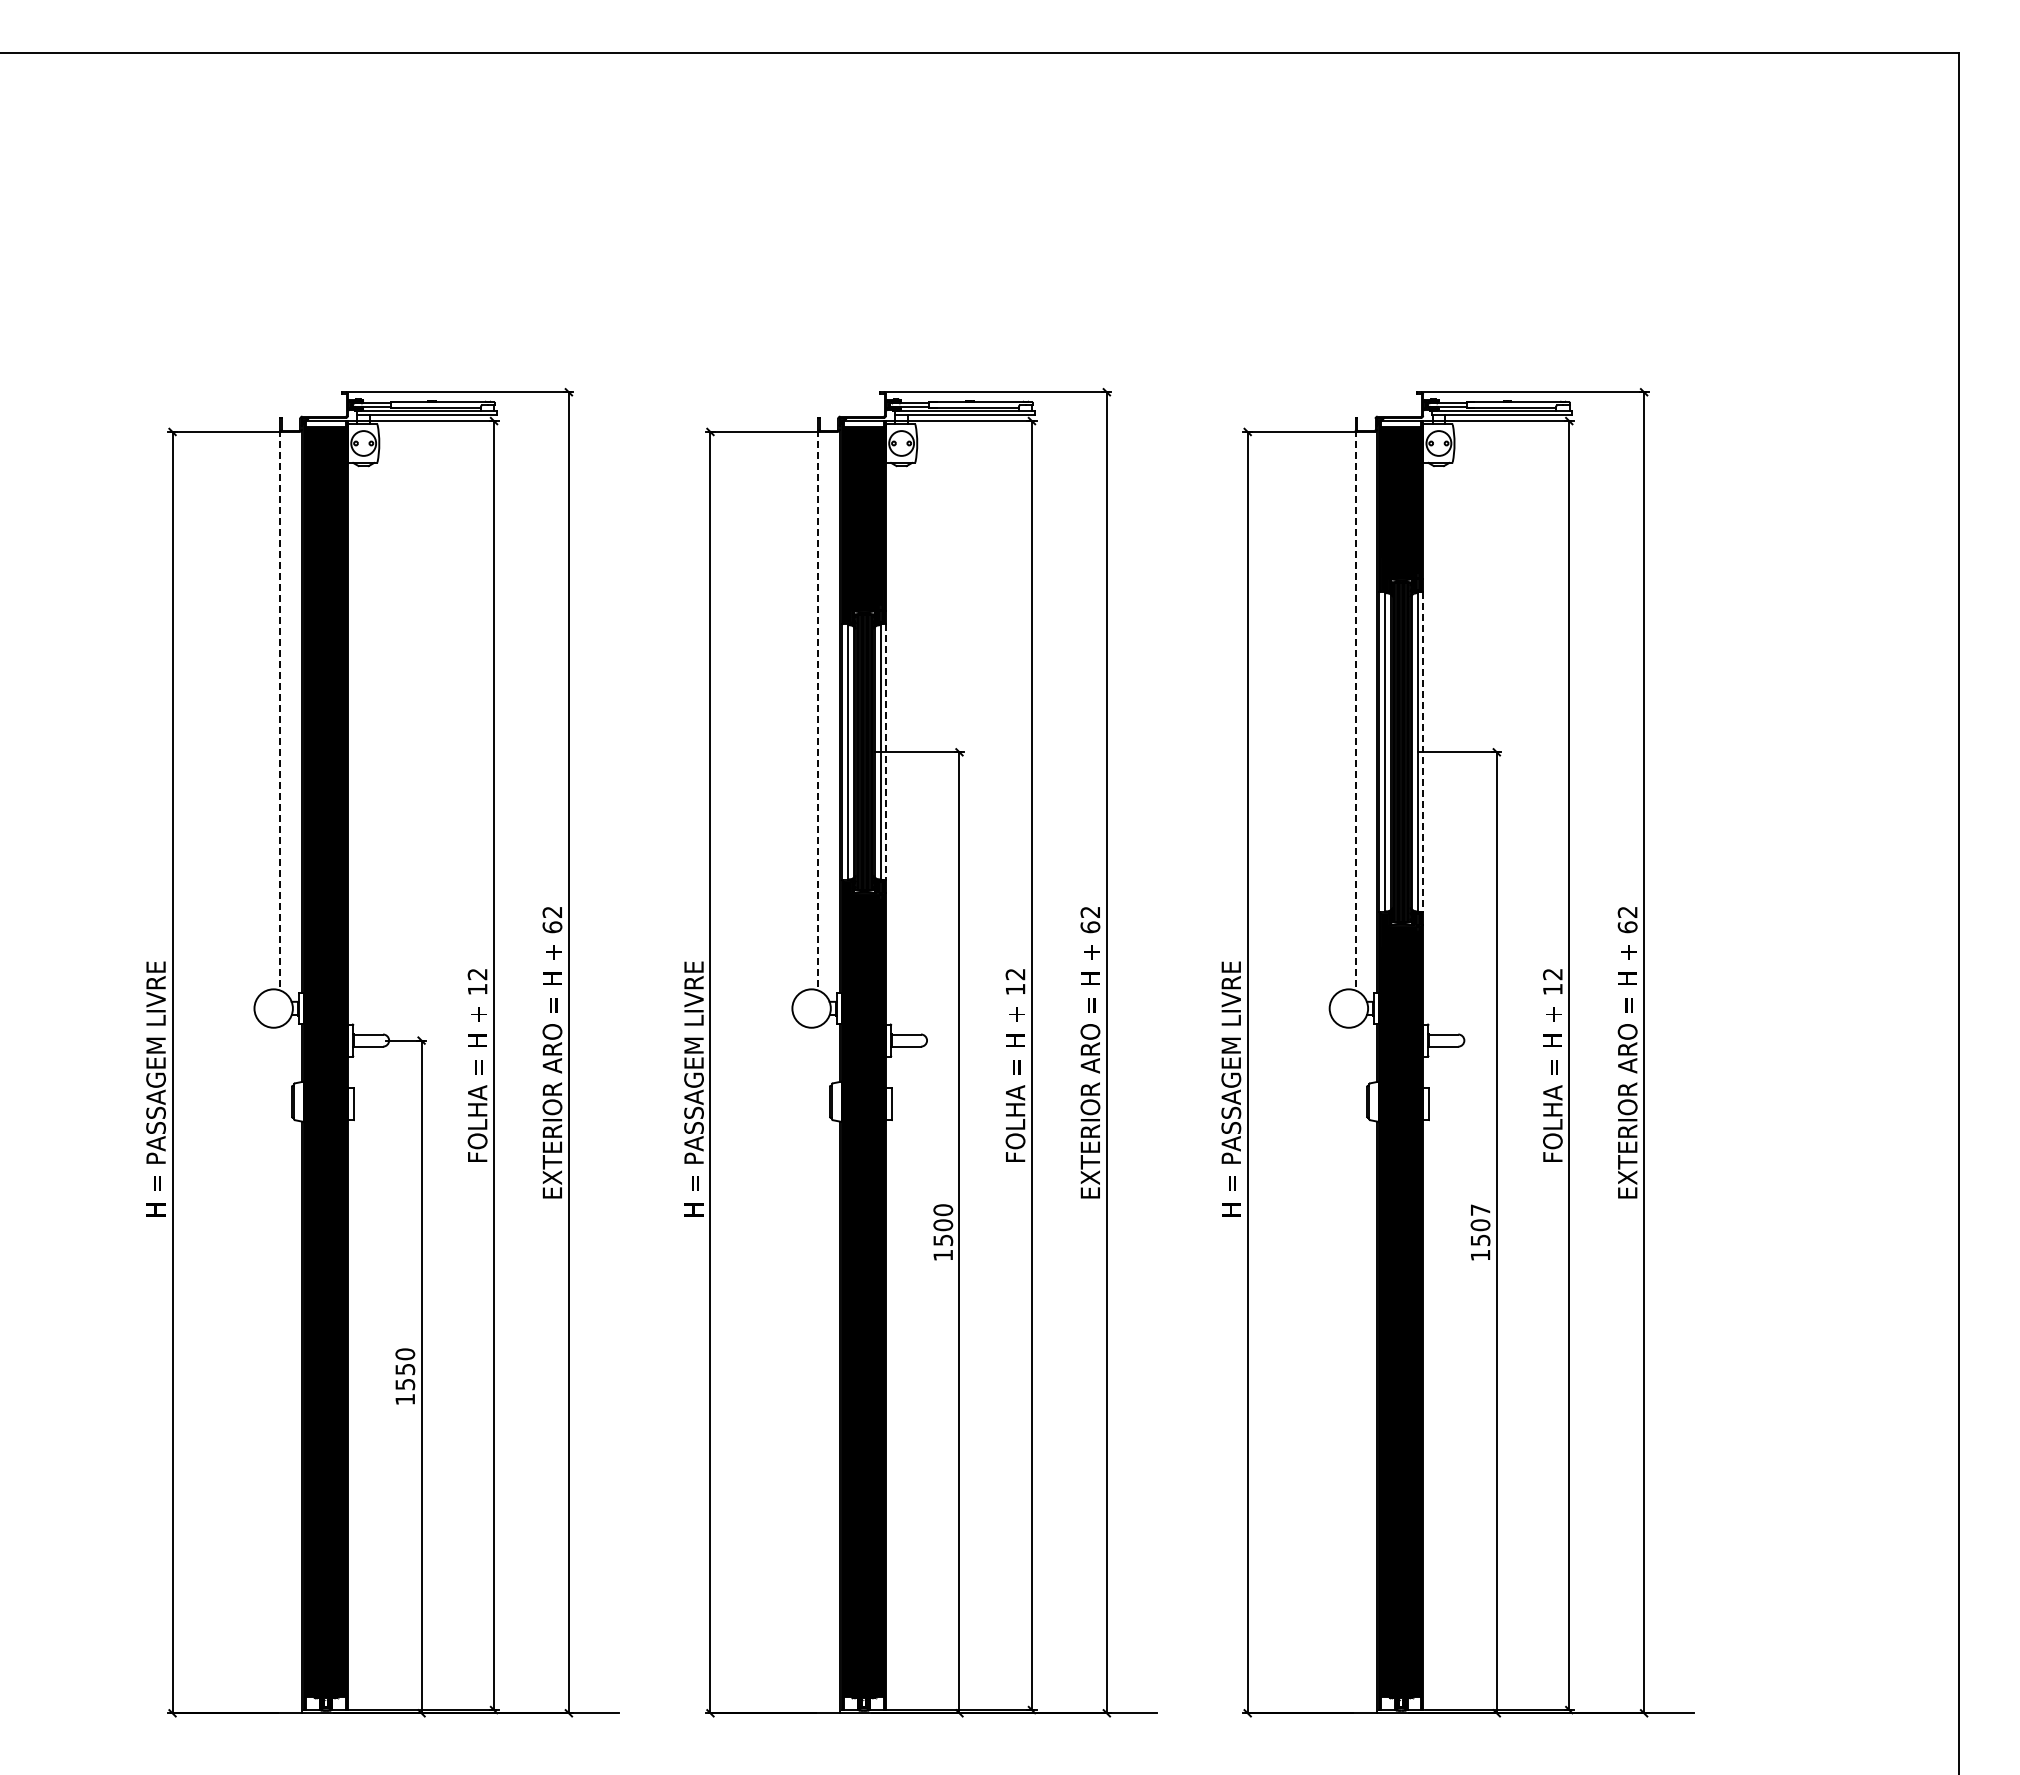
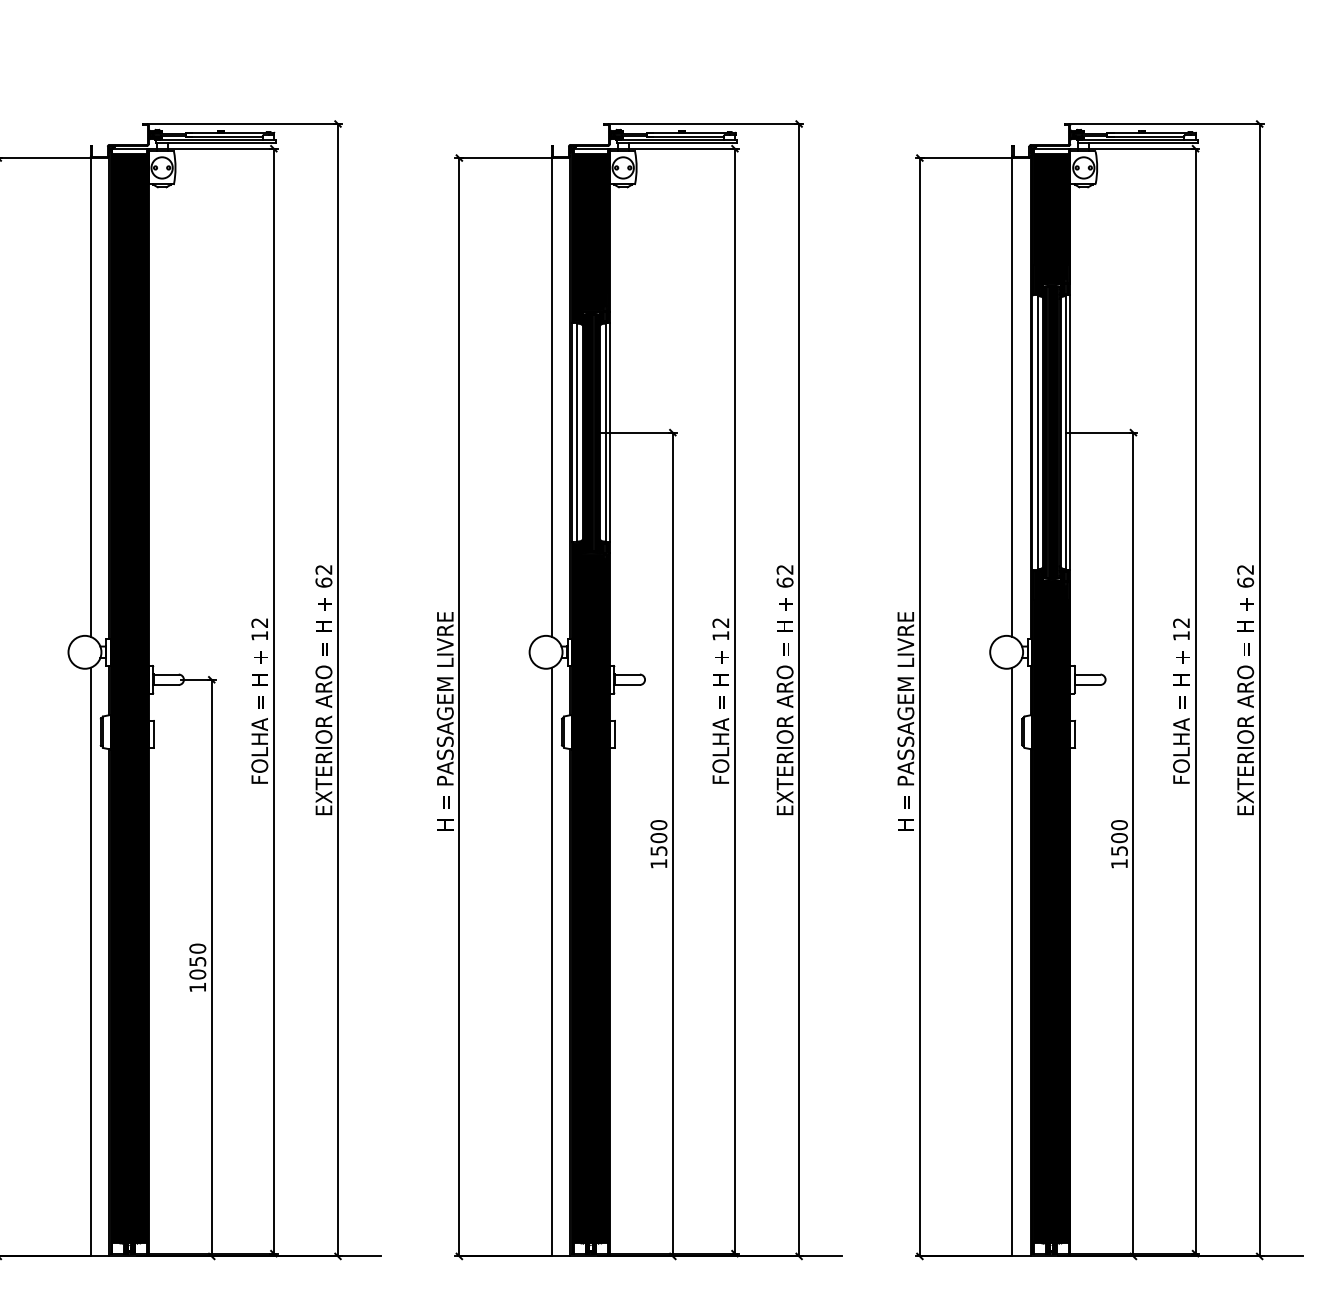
line: (280, 710) -> (90, 396), dashed -> solid
line: (818, 710) -> (551, 396), dashed -> solid
line: (1355, 710) -> (1012, 396), dashed -> solid
line: (885, 752) -> (609, 432), dashed -> solid
line: (1423, 752) -> (1070, 432), dashed -> solid
text: (1480, 1210) -> (1119, 825), 1507 -> 1500
line: (280, 1369) -> (90, 961), added
line: (818, 1369) -> (551, 961), added
line: (1355, 1369) -> (1012, 961), added
text: (405, 1384) -> (197, 974), 1550 -> 1050

